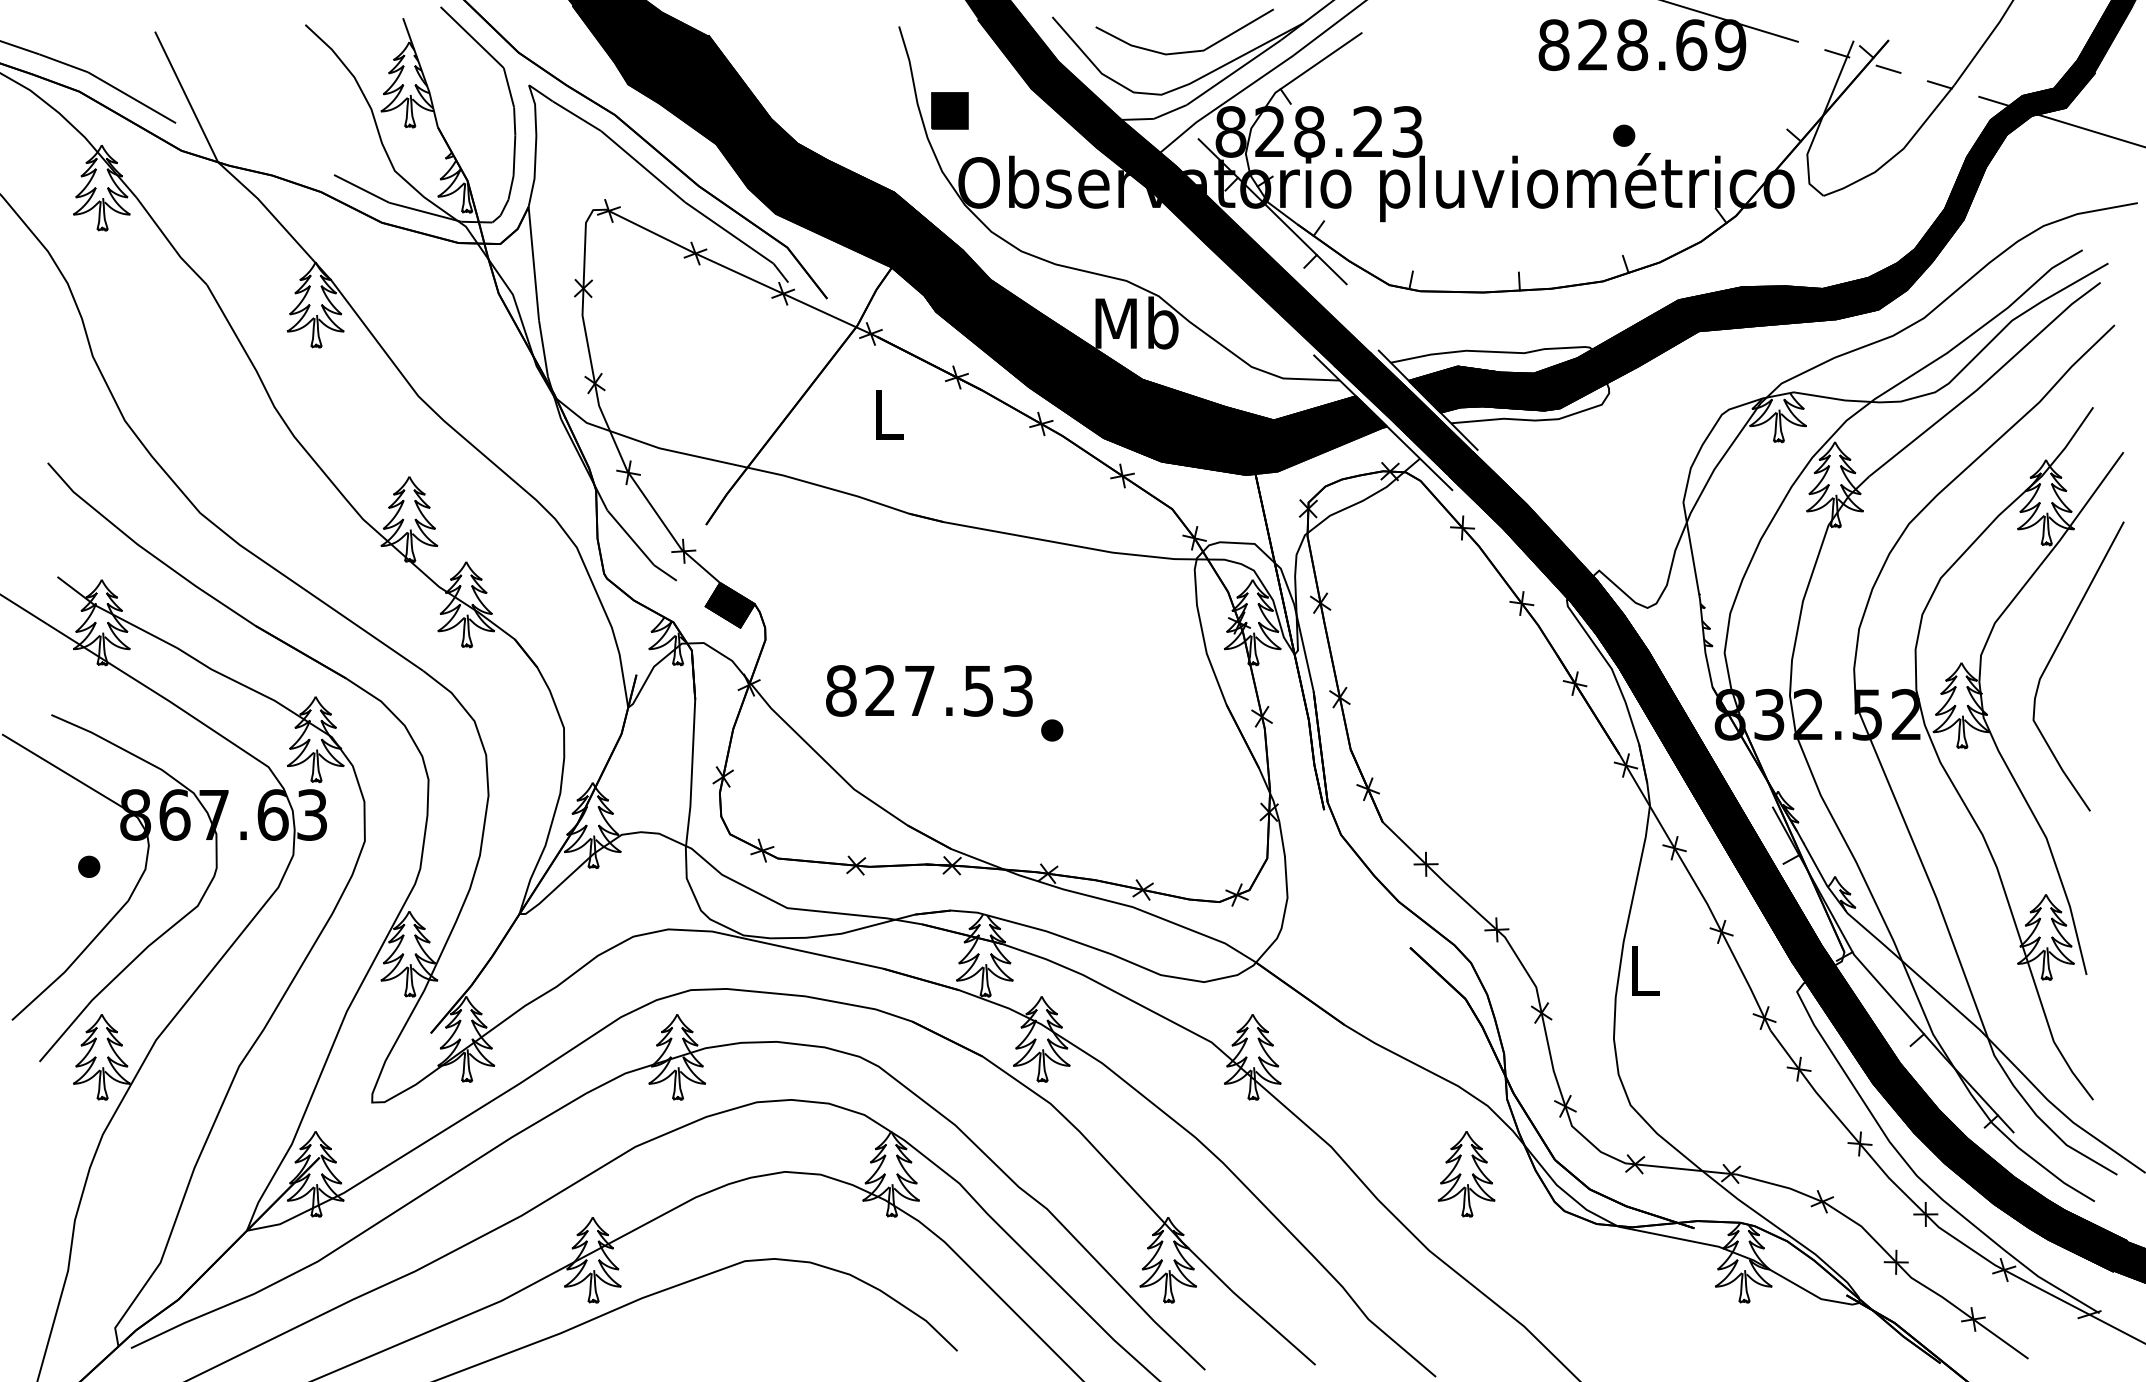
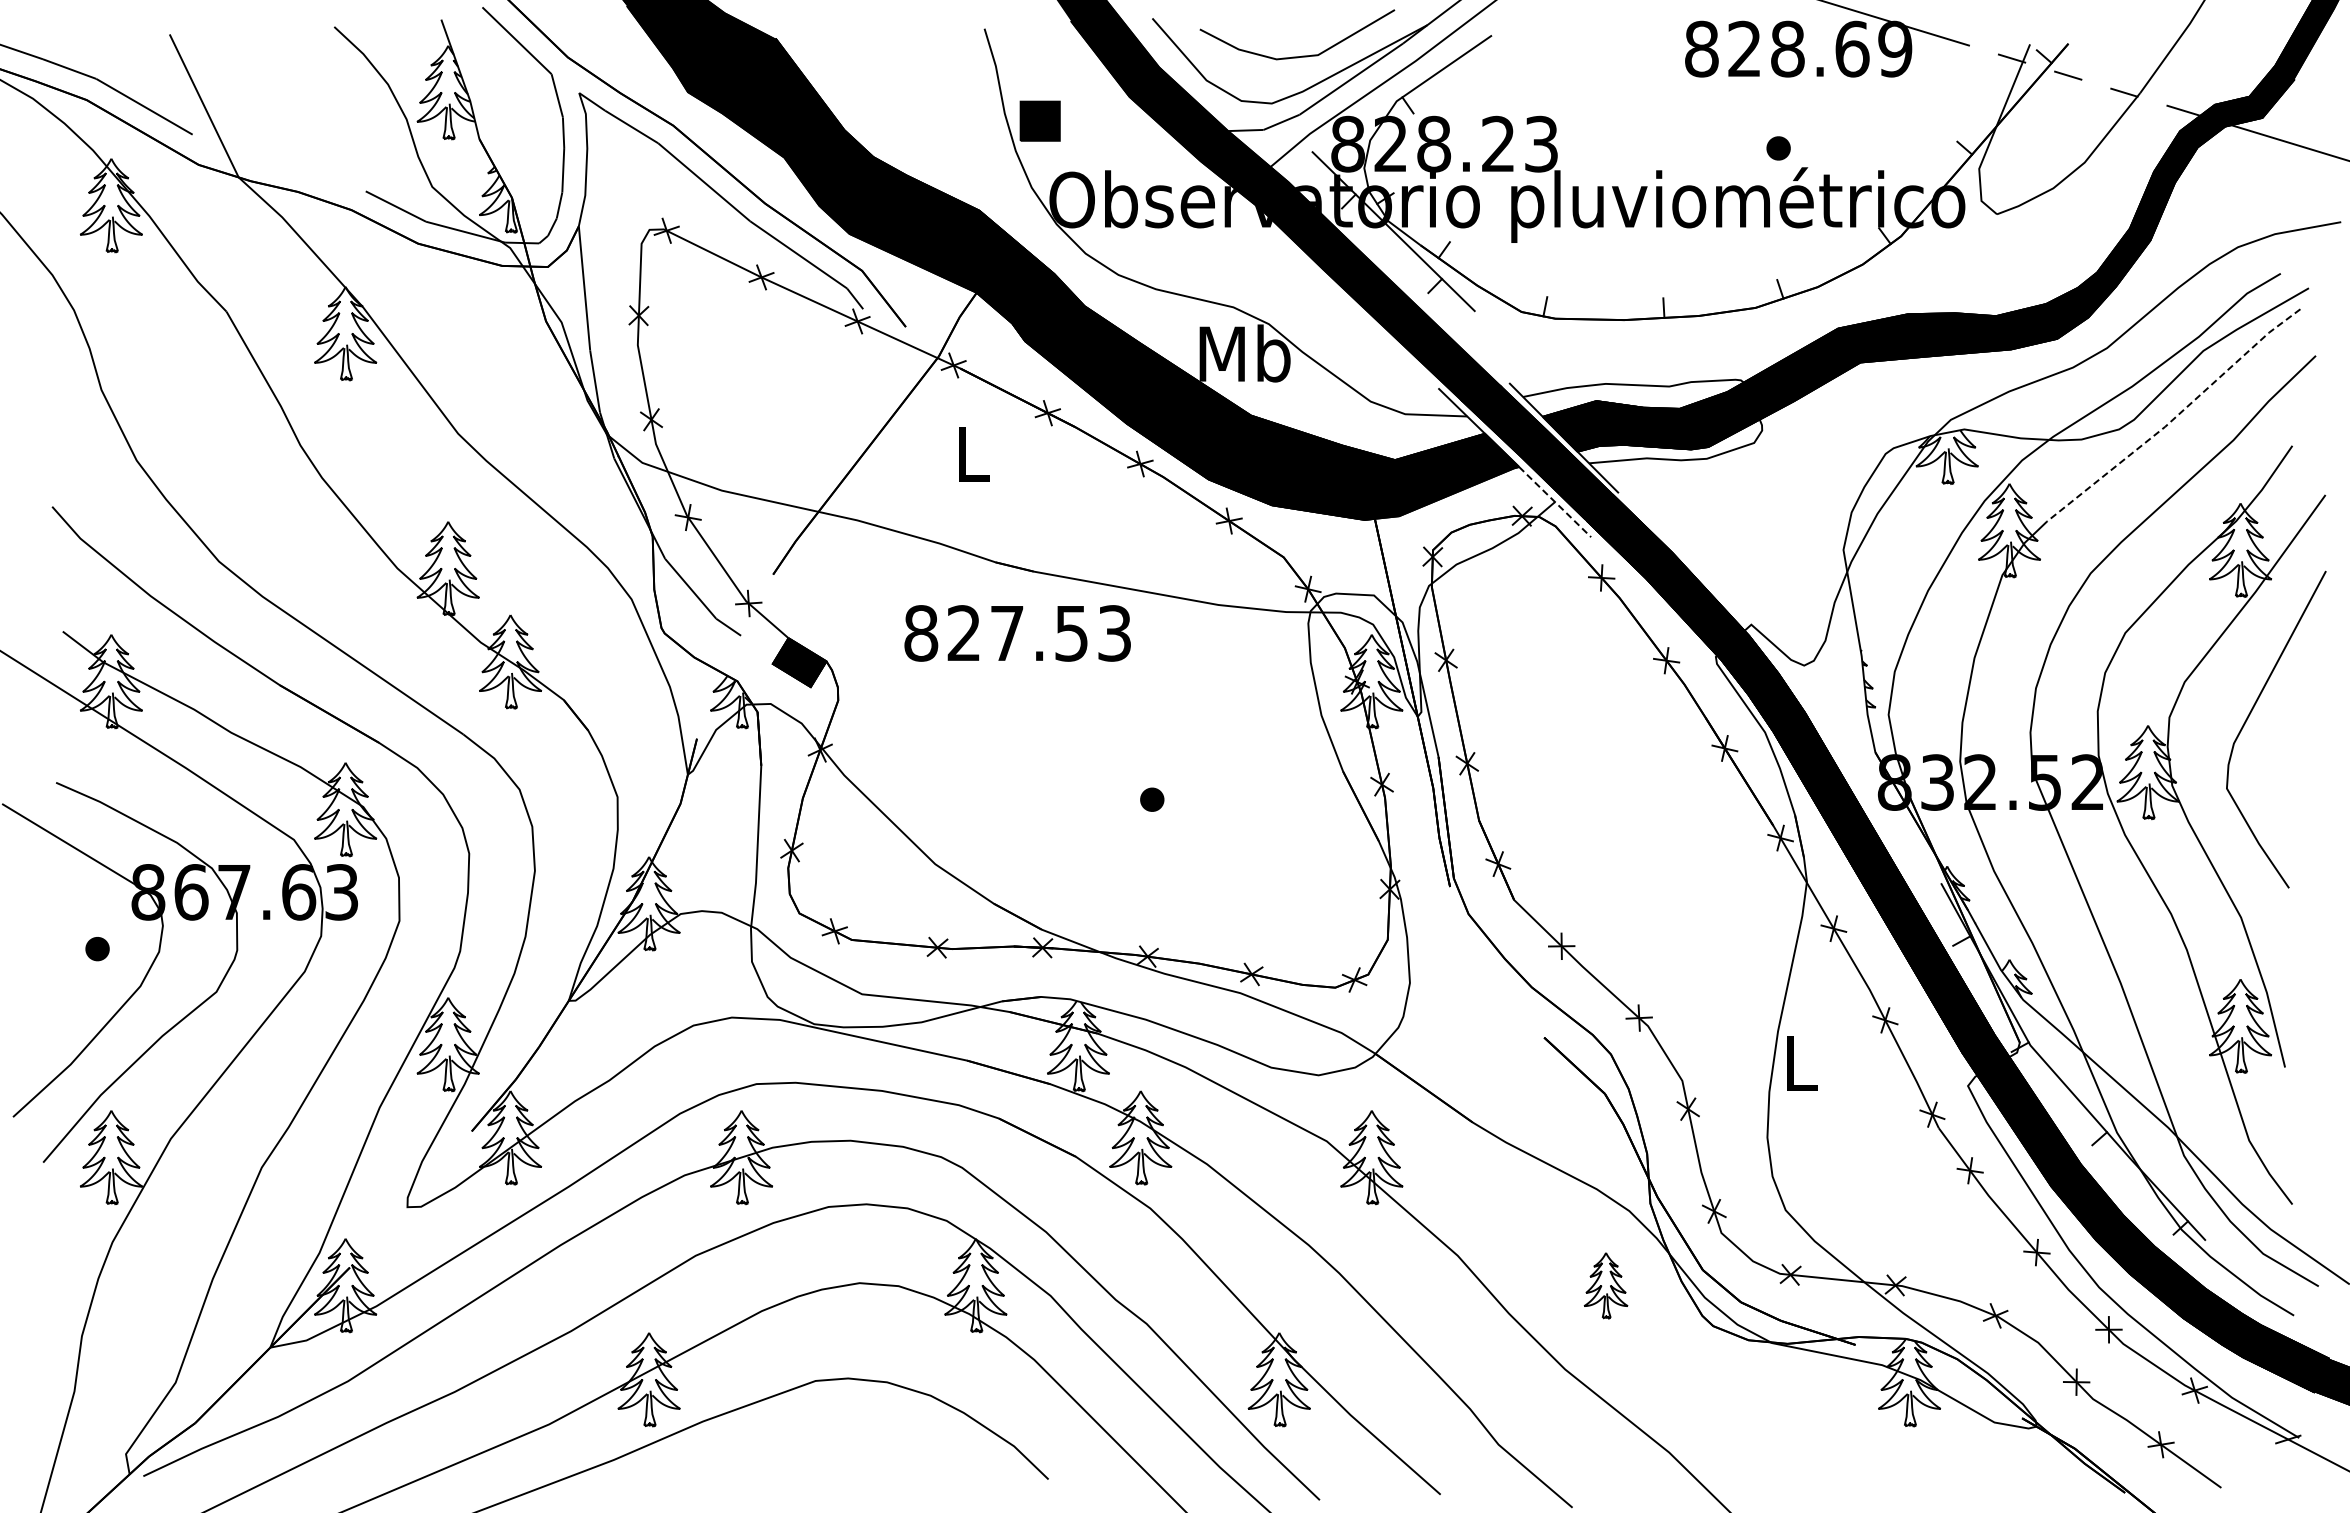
line: (1986, 381) -> (2175, 417), solid -> dashed
line: (1420, 459) -> (1555, 502), solid -> dashed
text: (929, 691) -> (1017, 633), moved
part: (1466, 1174) -> (1605, 1285), size x0.7

